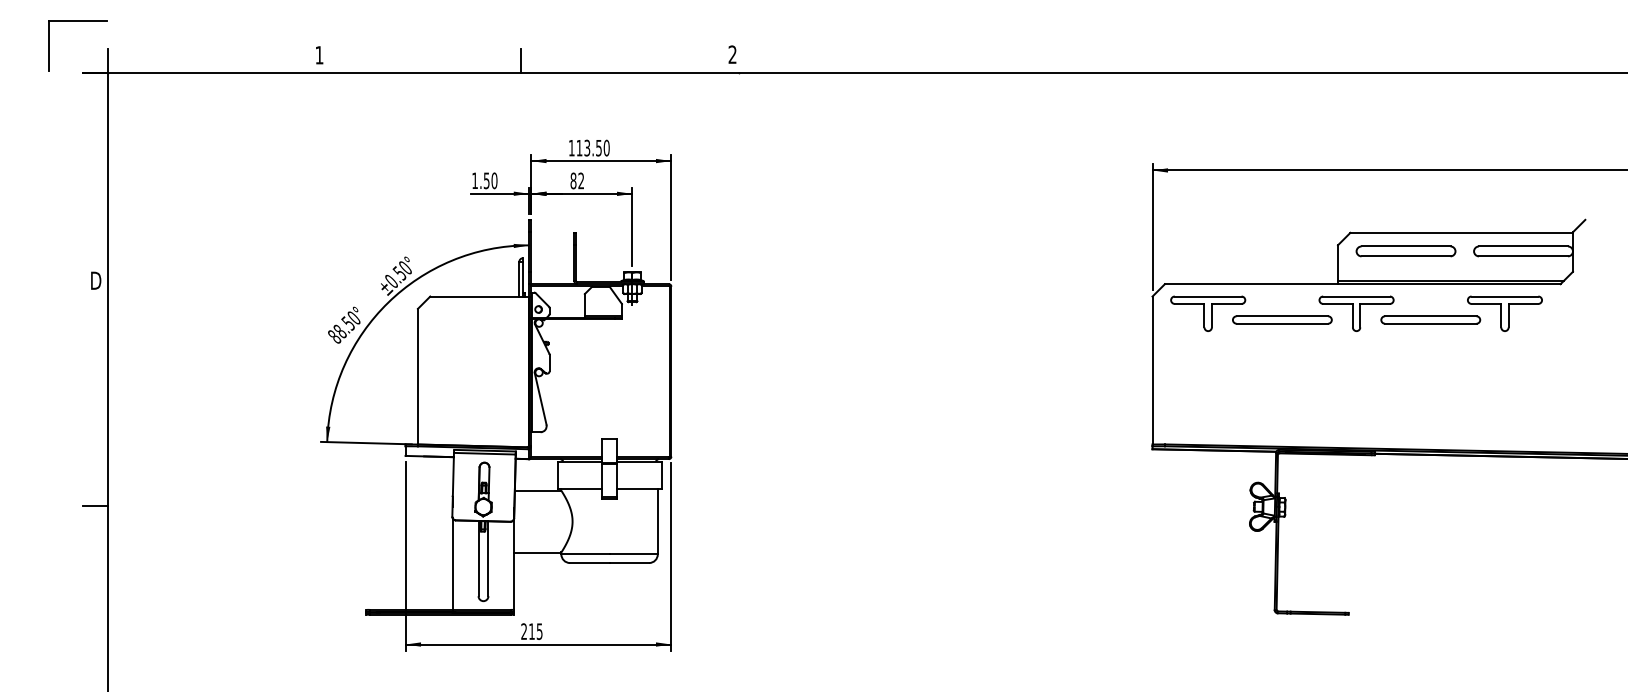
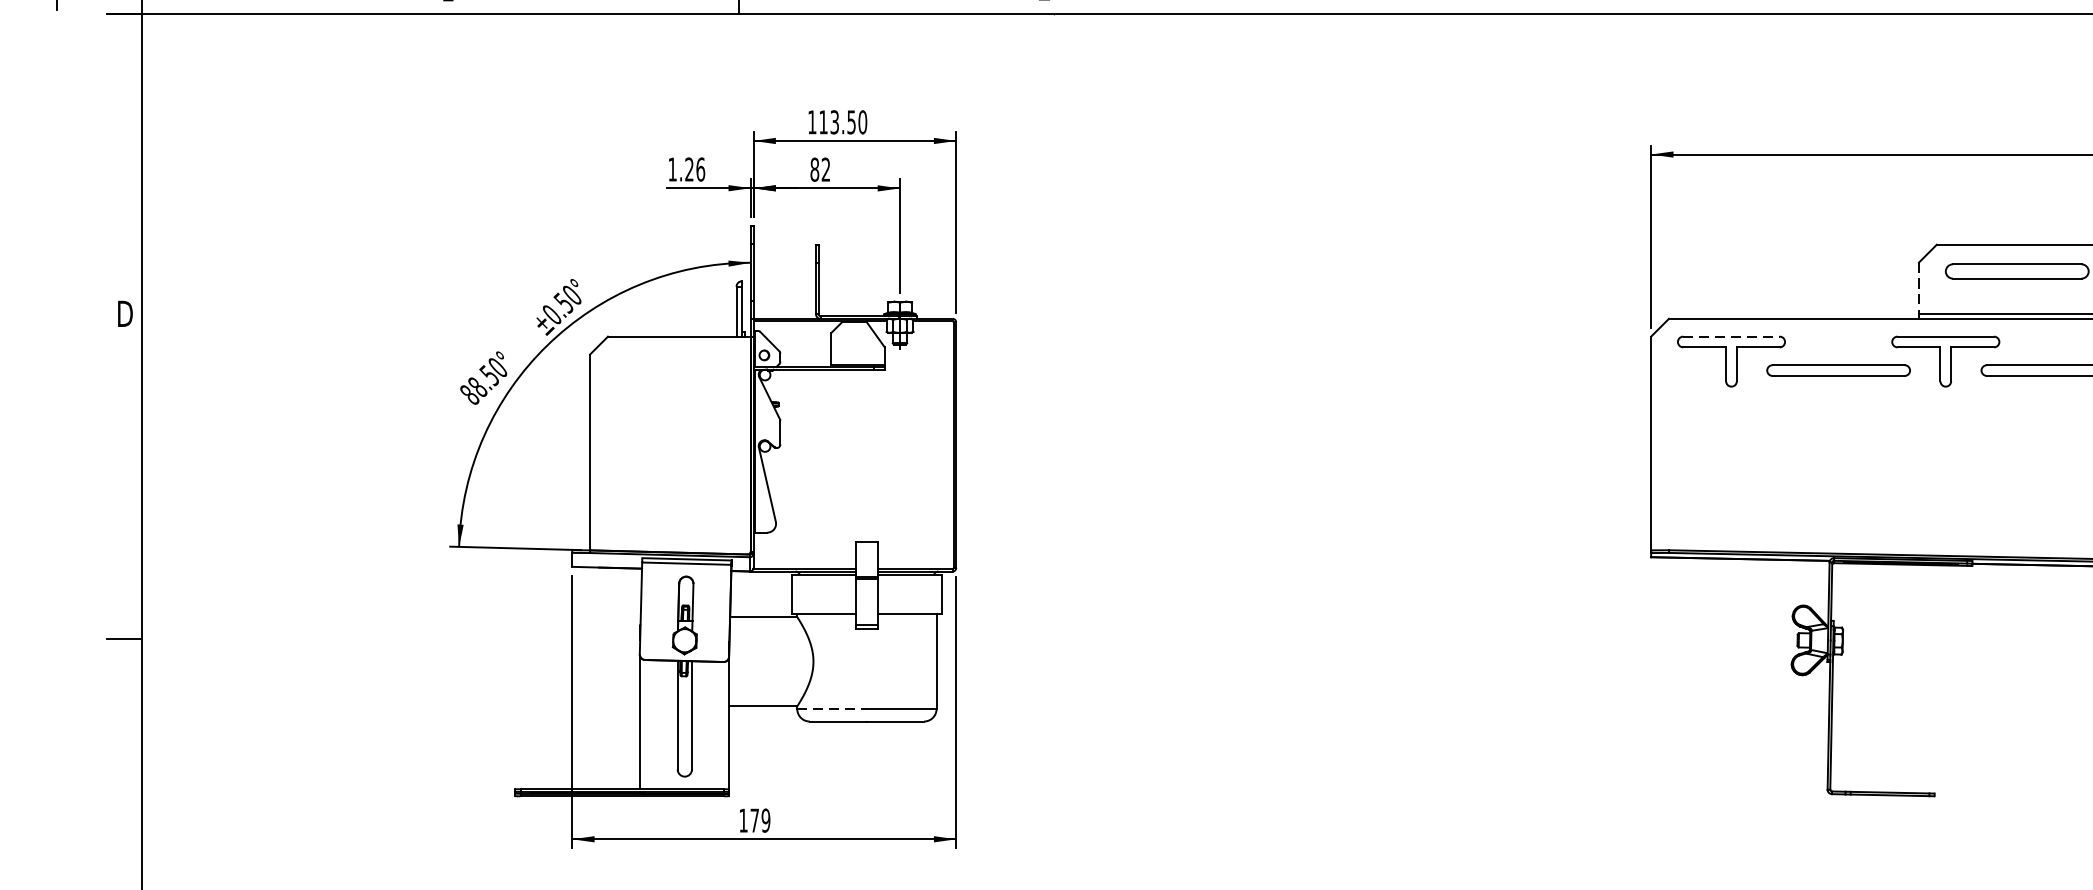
text: (490, 180) -> (694, 169), 1.50 -> 1.26
line: (1338, 263) -> (1919, 288), solid -> dashed
line: (1208, 296) -> (1731, 336), solid -> dashed
line: (585, 554) -> (832, 709), solid -> dashed
text: (531, 631) -> (754, 820), 215 -> 179

